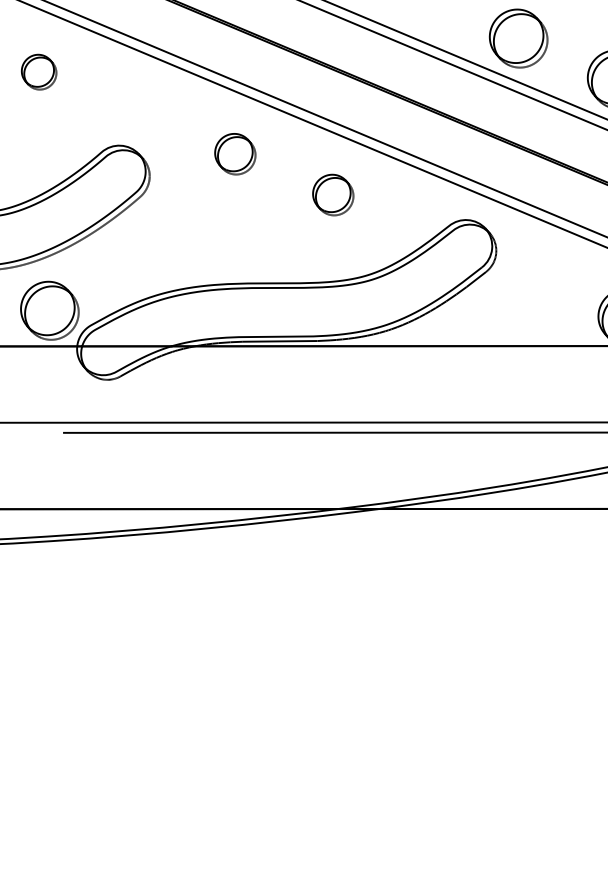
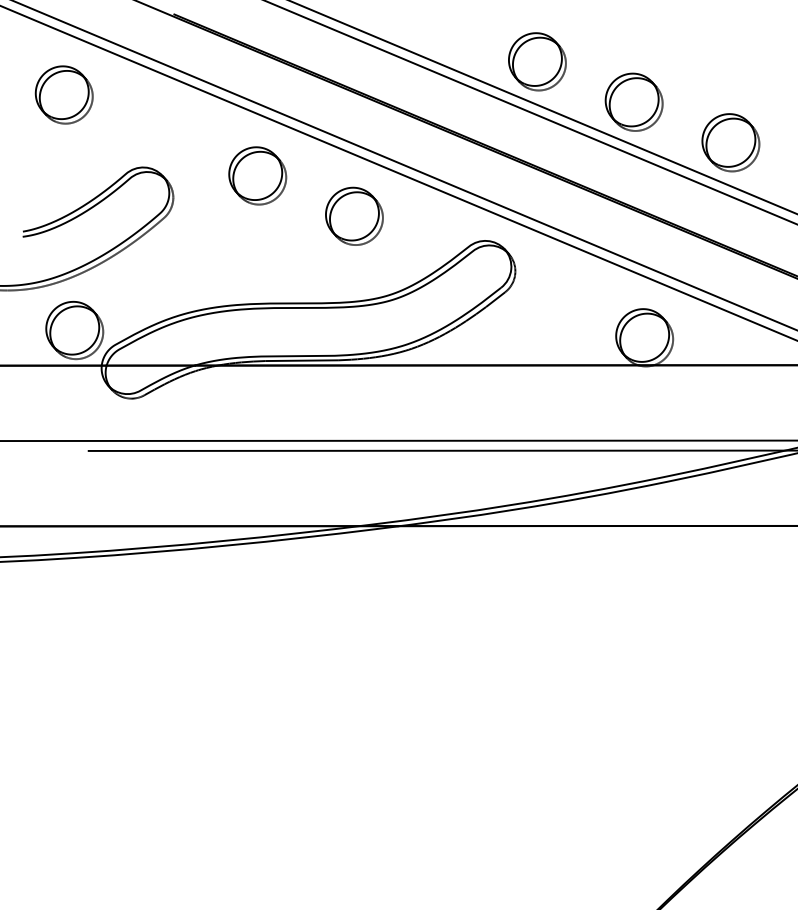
part: (38, 71) -> (63, 94), size x1.67
part: (235, 153) -> (257, 175), size x1.43
part: (333, 194) -> (354, 215), size x1.43

